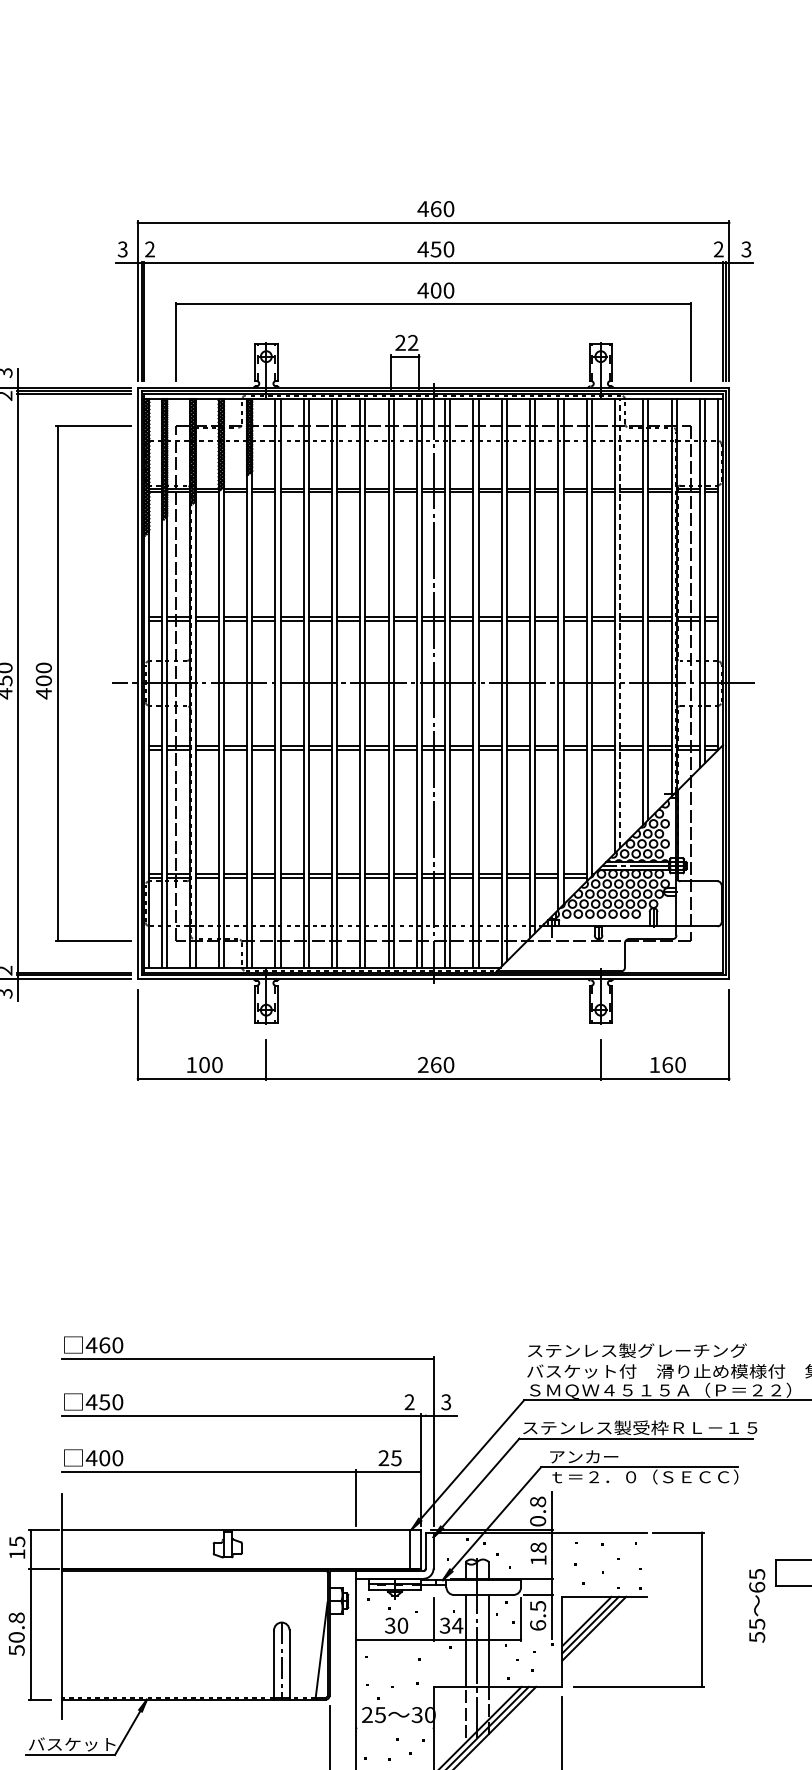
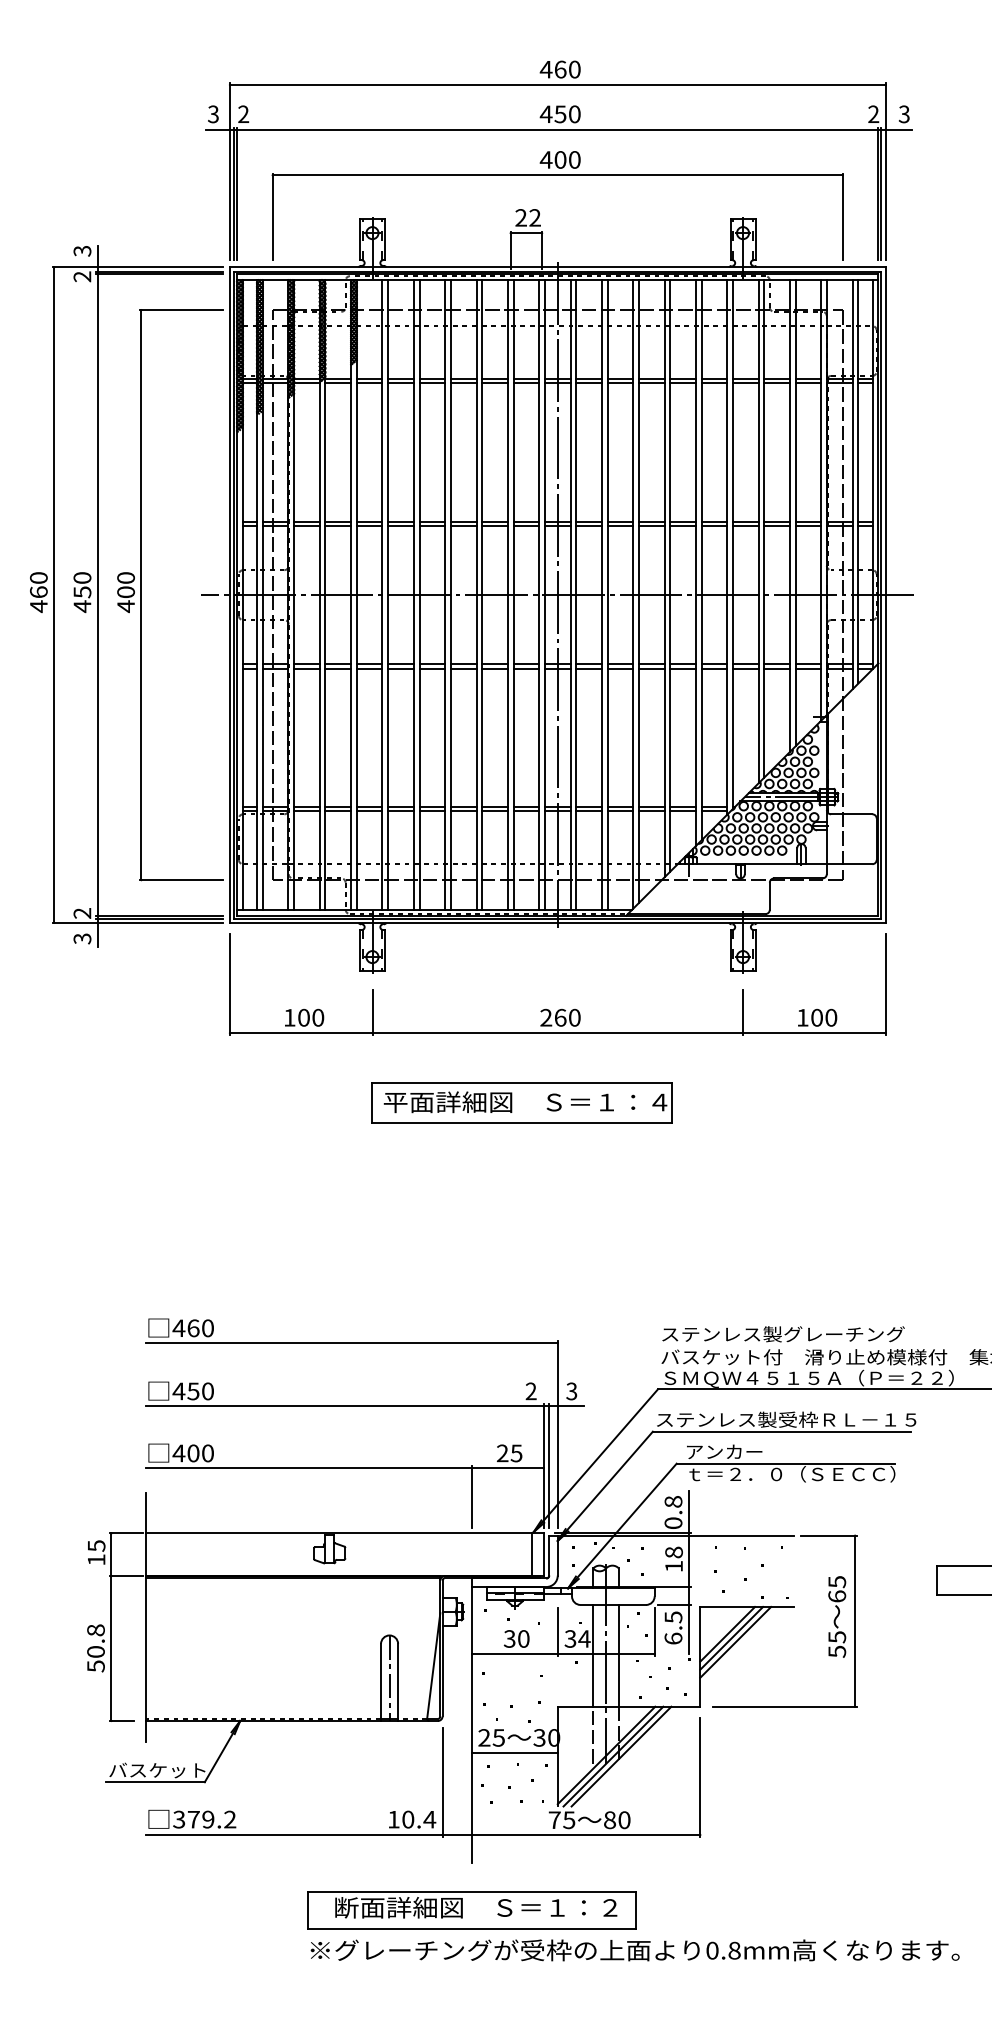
line: (620, 623) -> (764, 528), dashed -> solid
text: (668, 1064) -> (817, 1017), 160 -> 100
part: (400, 1141) -> (521, 1102), added
line: (426, 1470) -> (549, 1466), added
text: (757, 1605) -> (837, 1616), moved
line: (394, 1728) -> (514, 1752), added

